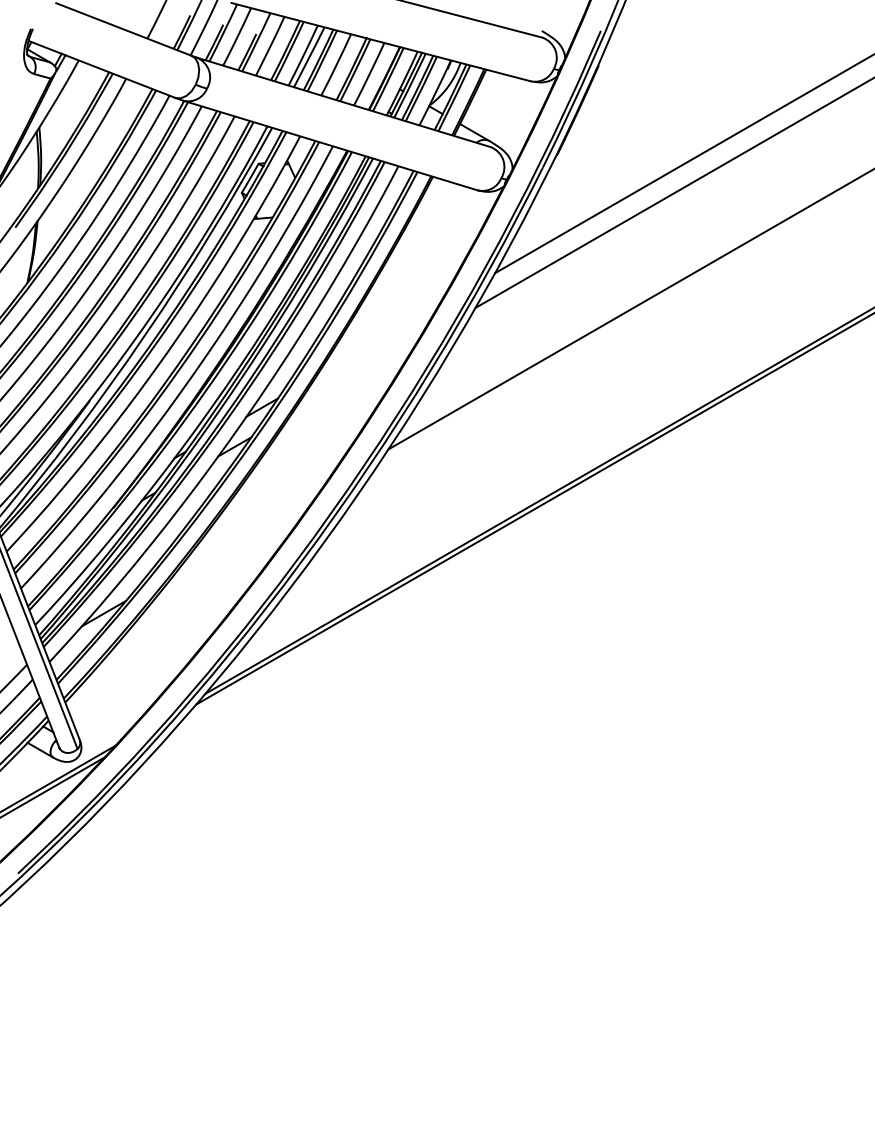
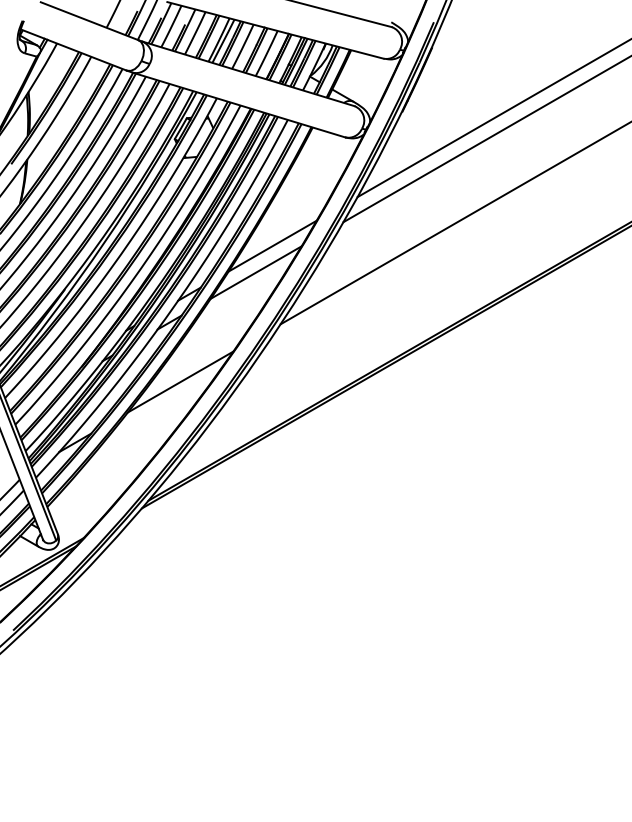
line: (377, 340) -> (272, 245), added
line: (354, 377) -> (256, 272), added
line: (249, 529) -> (180, 382), added

